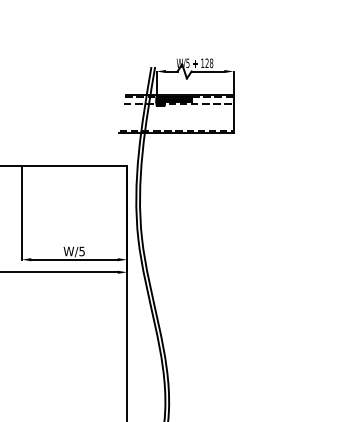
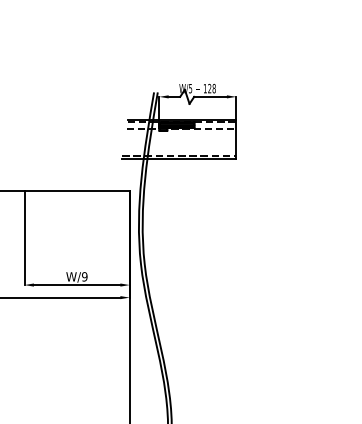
text: (81, 251) -> (84, 276), W/5 -> W/9

